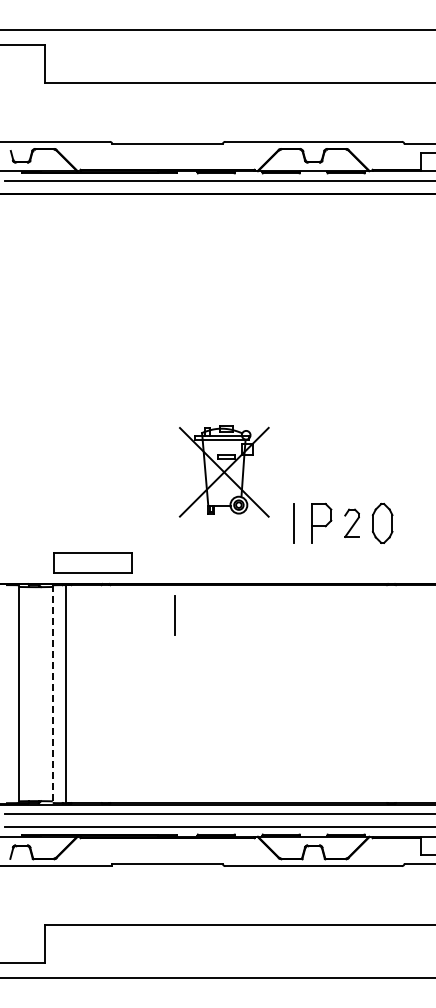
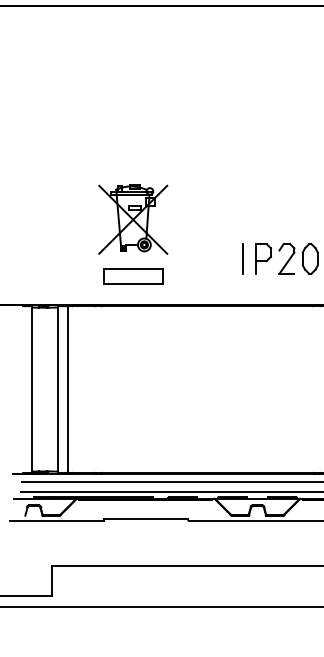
part: (223, 471) -> (132, 219), moved
part: (351, 522) -> (286, 258), size x1.43
part: (92, 562) -> (132, 275), moved
line: (174, 615) -> (150, 329), removed
line: (52, 694) -> (57, 389), dashed -> solid

